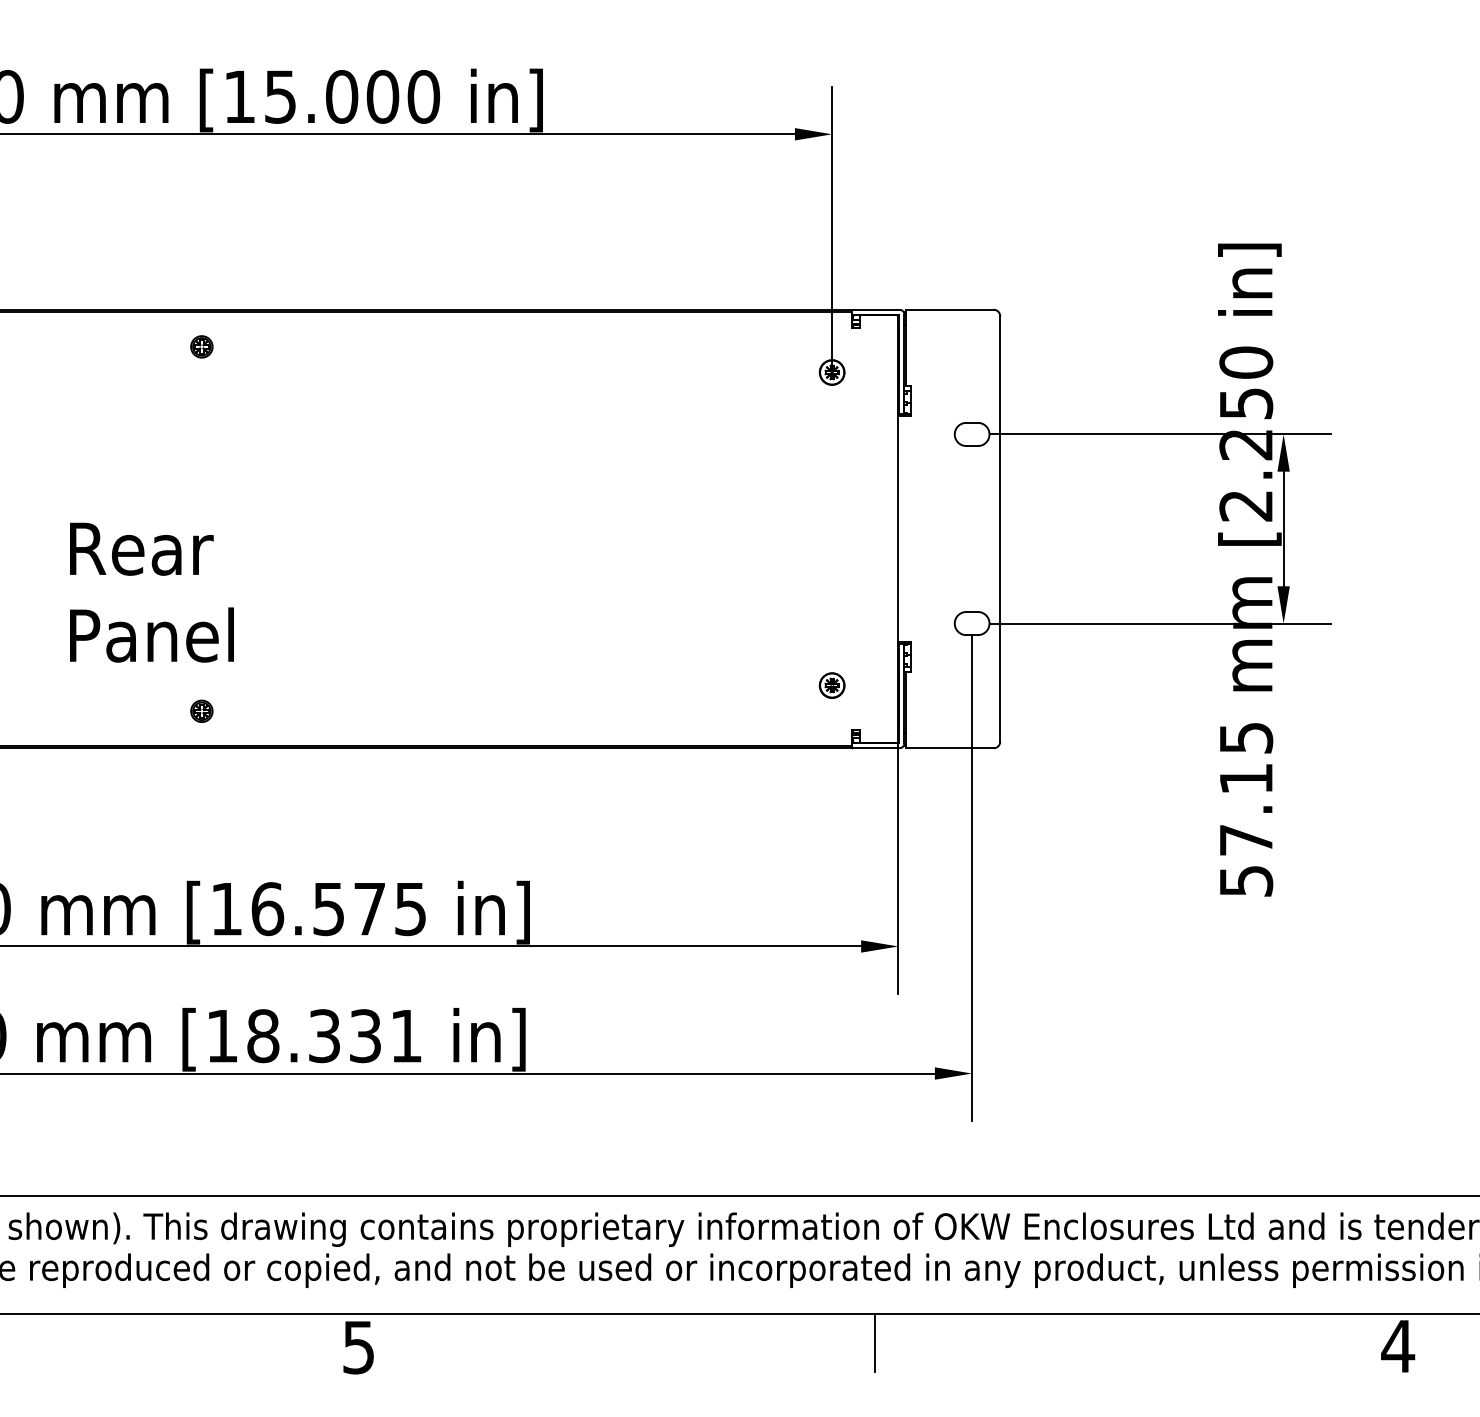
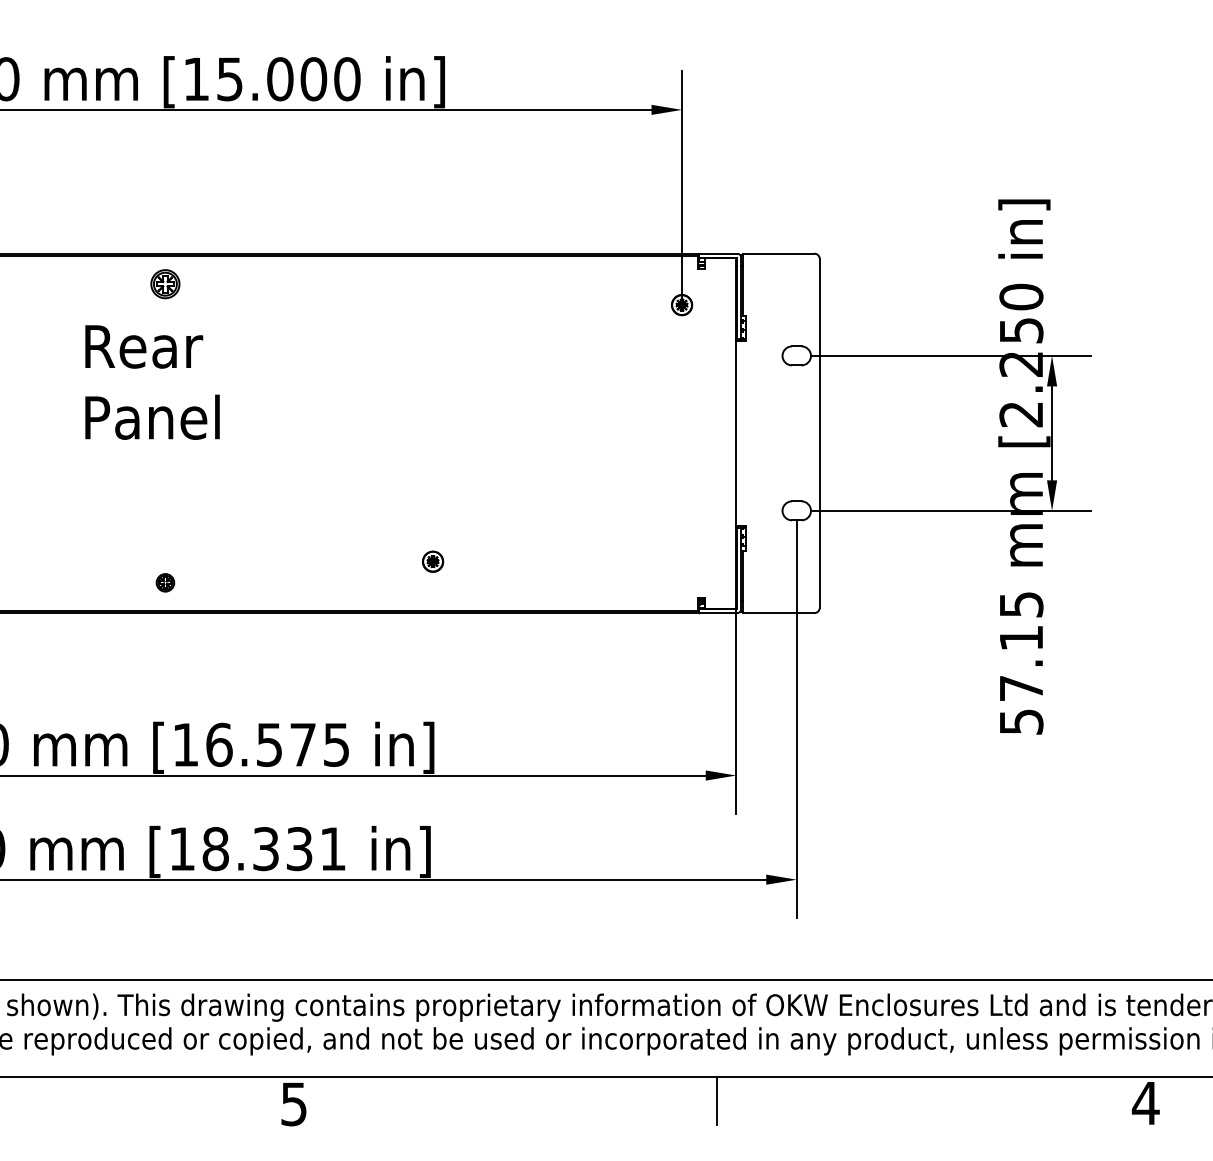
part: (201, 346) -> (165, 283), size x1.6
text: (151, 592) -> (152, 382), moved
part: (832, 685) -> (433, 561), moved

